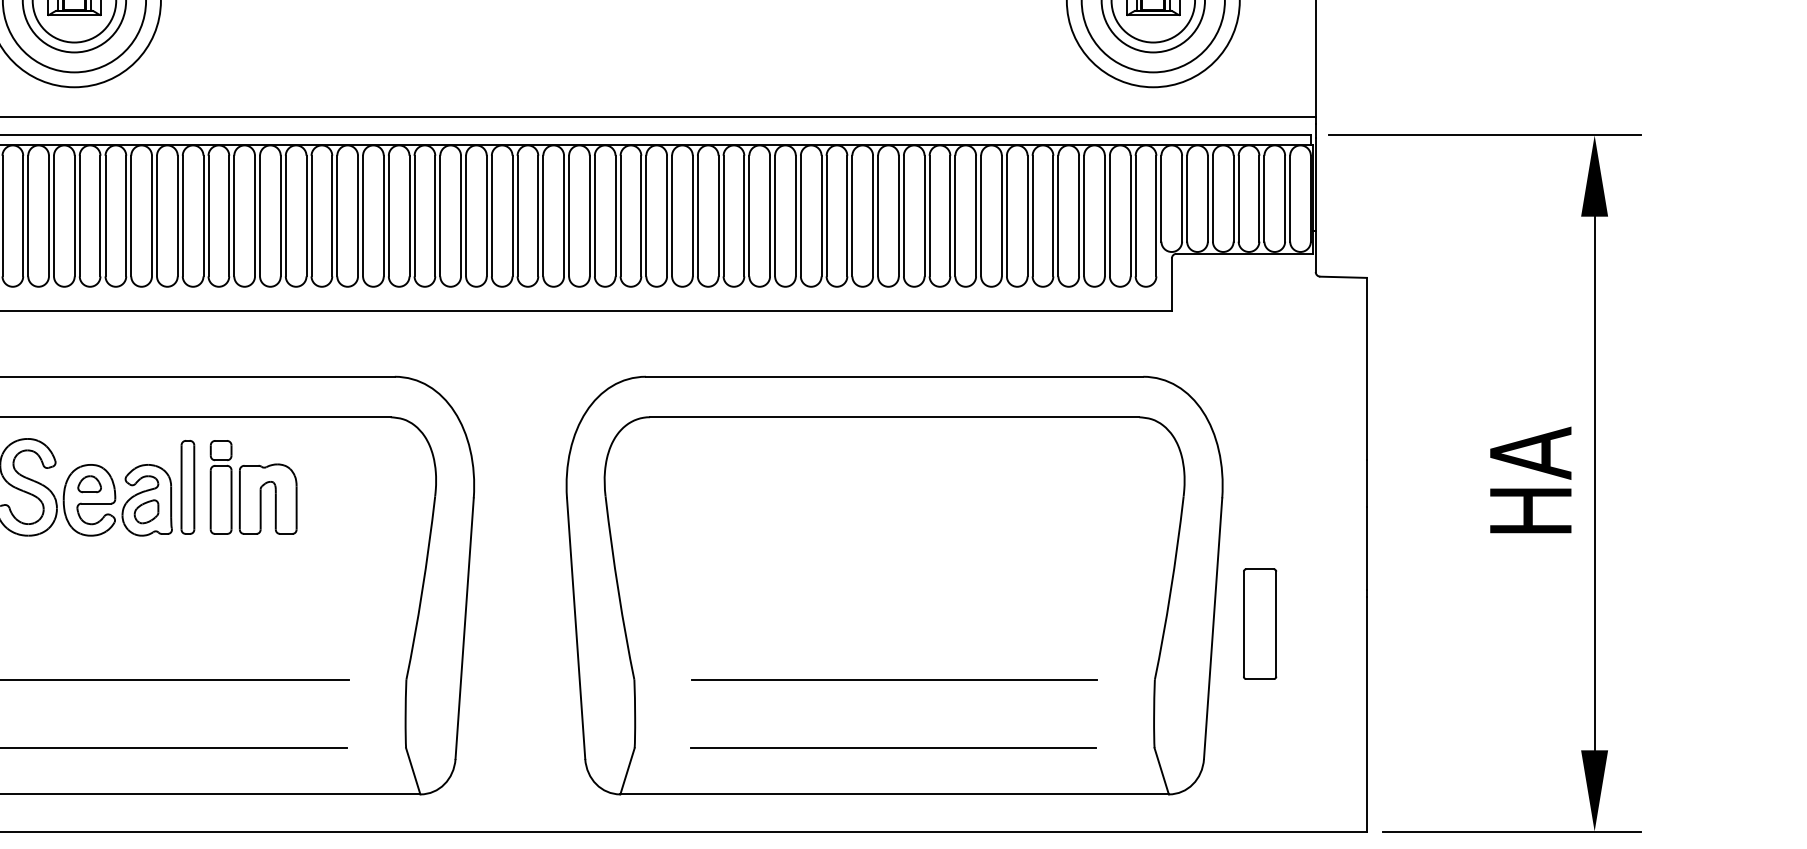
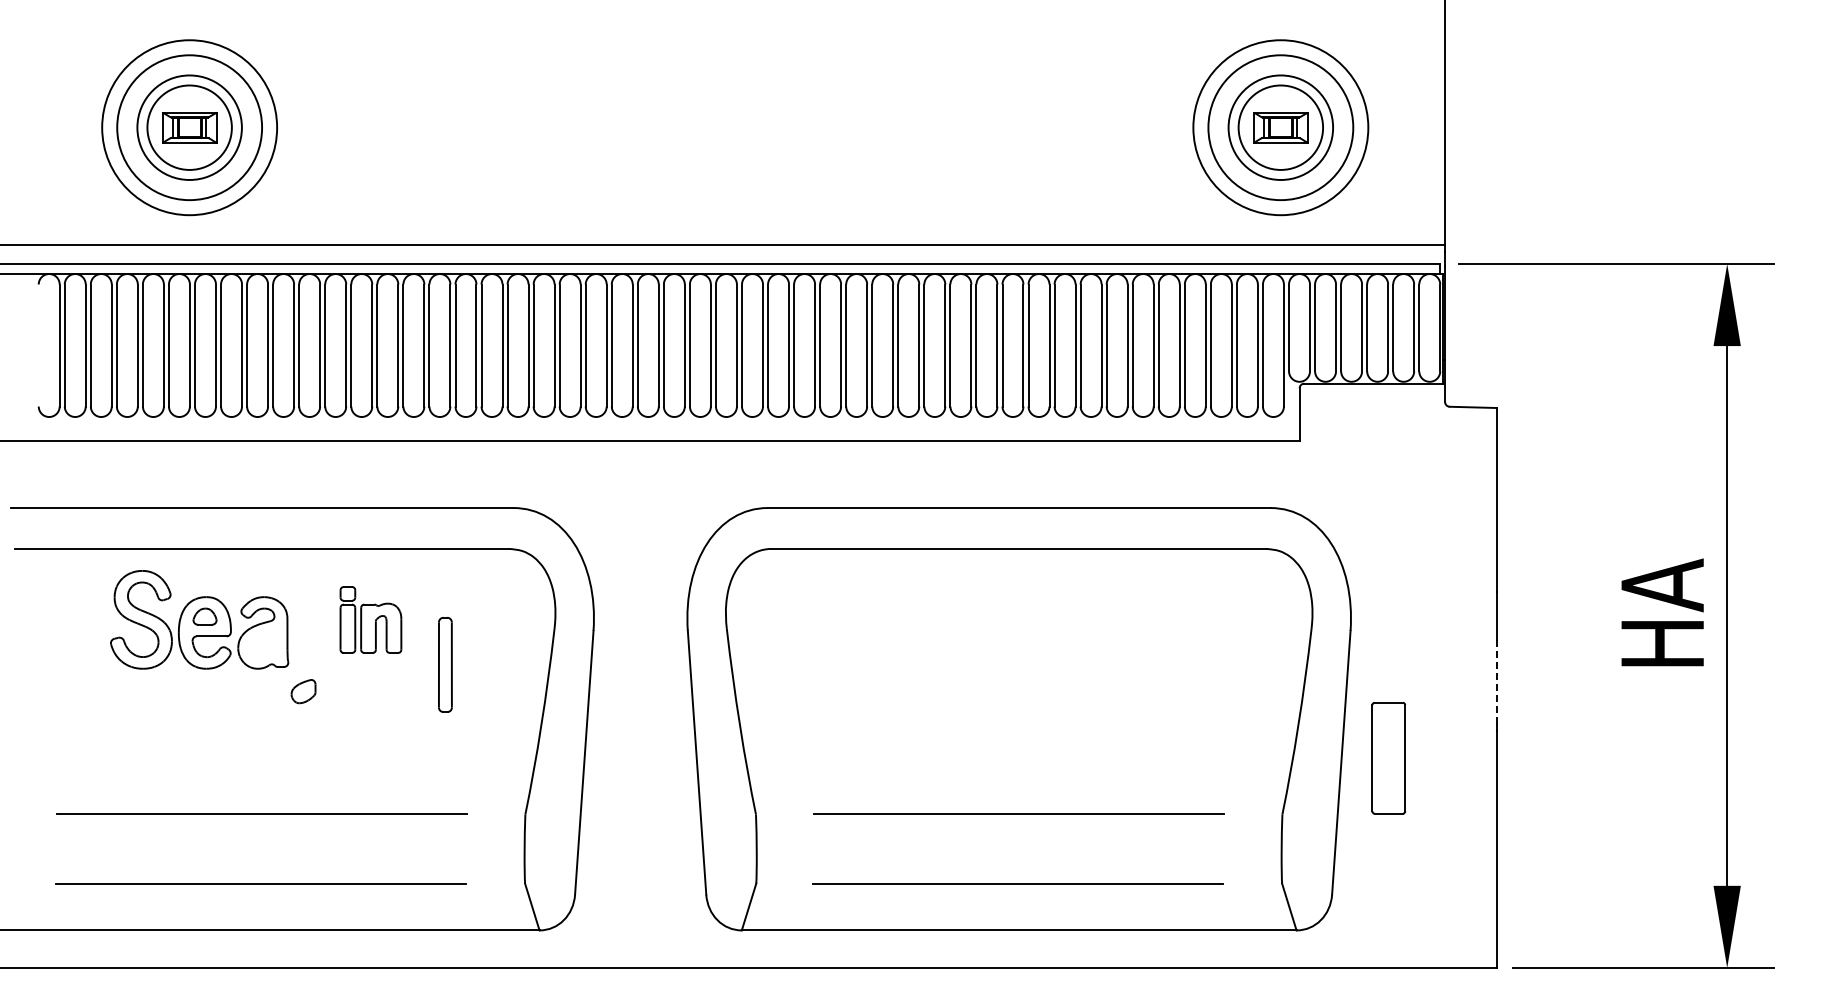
part: (188, 486) -> (445, 664), moved
part: (253, 486) -> (370, 619), size x0.7
part: (146, 511) -> (303, 691), moved
line: (1366, 548) -> (1496, 681), solid -> dashed

